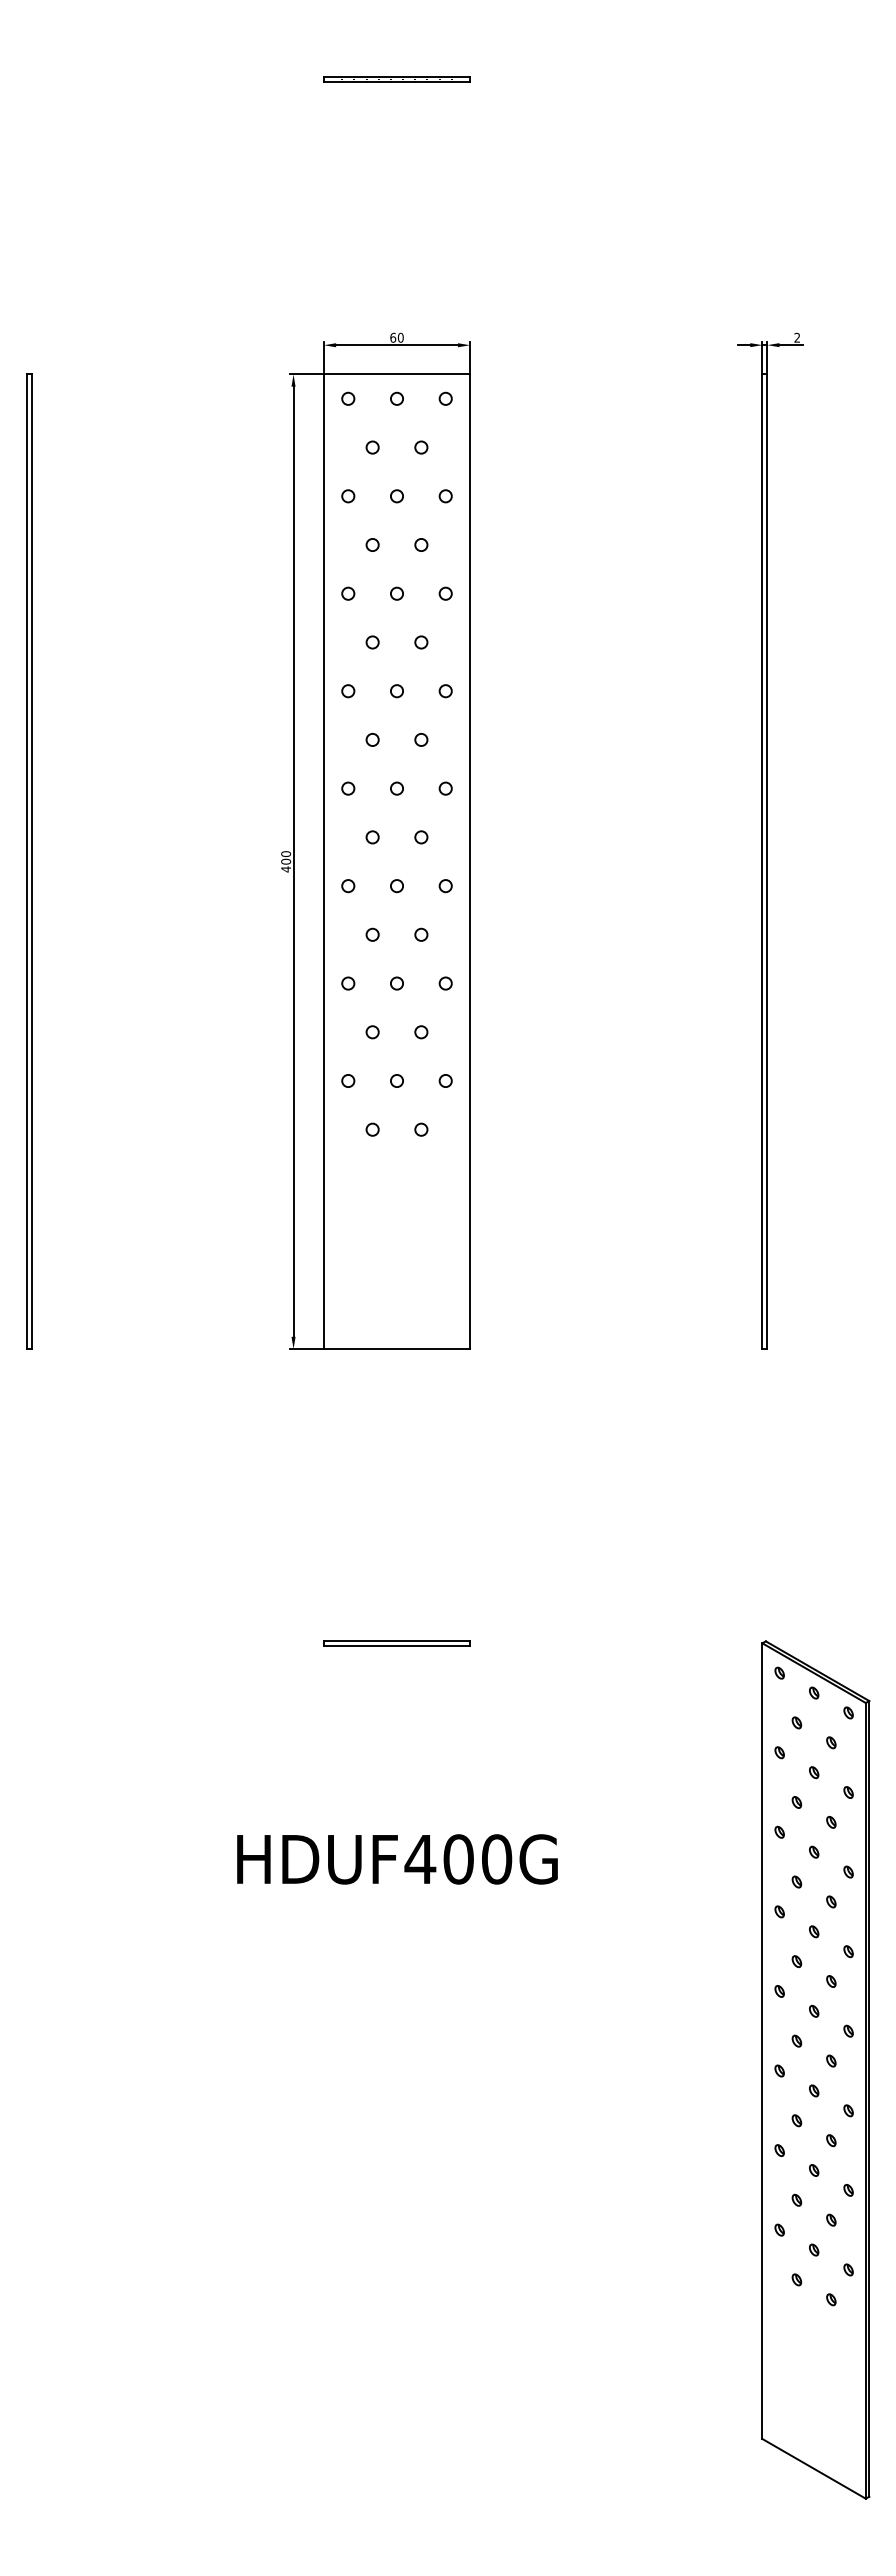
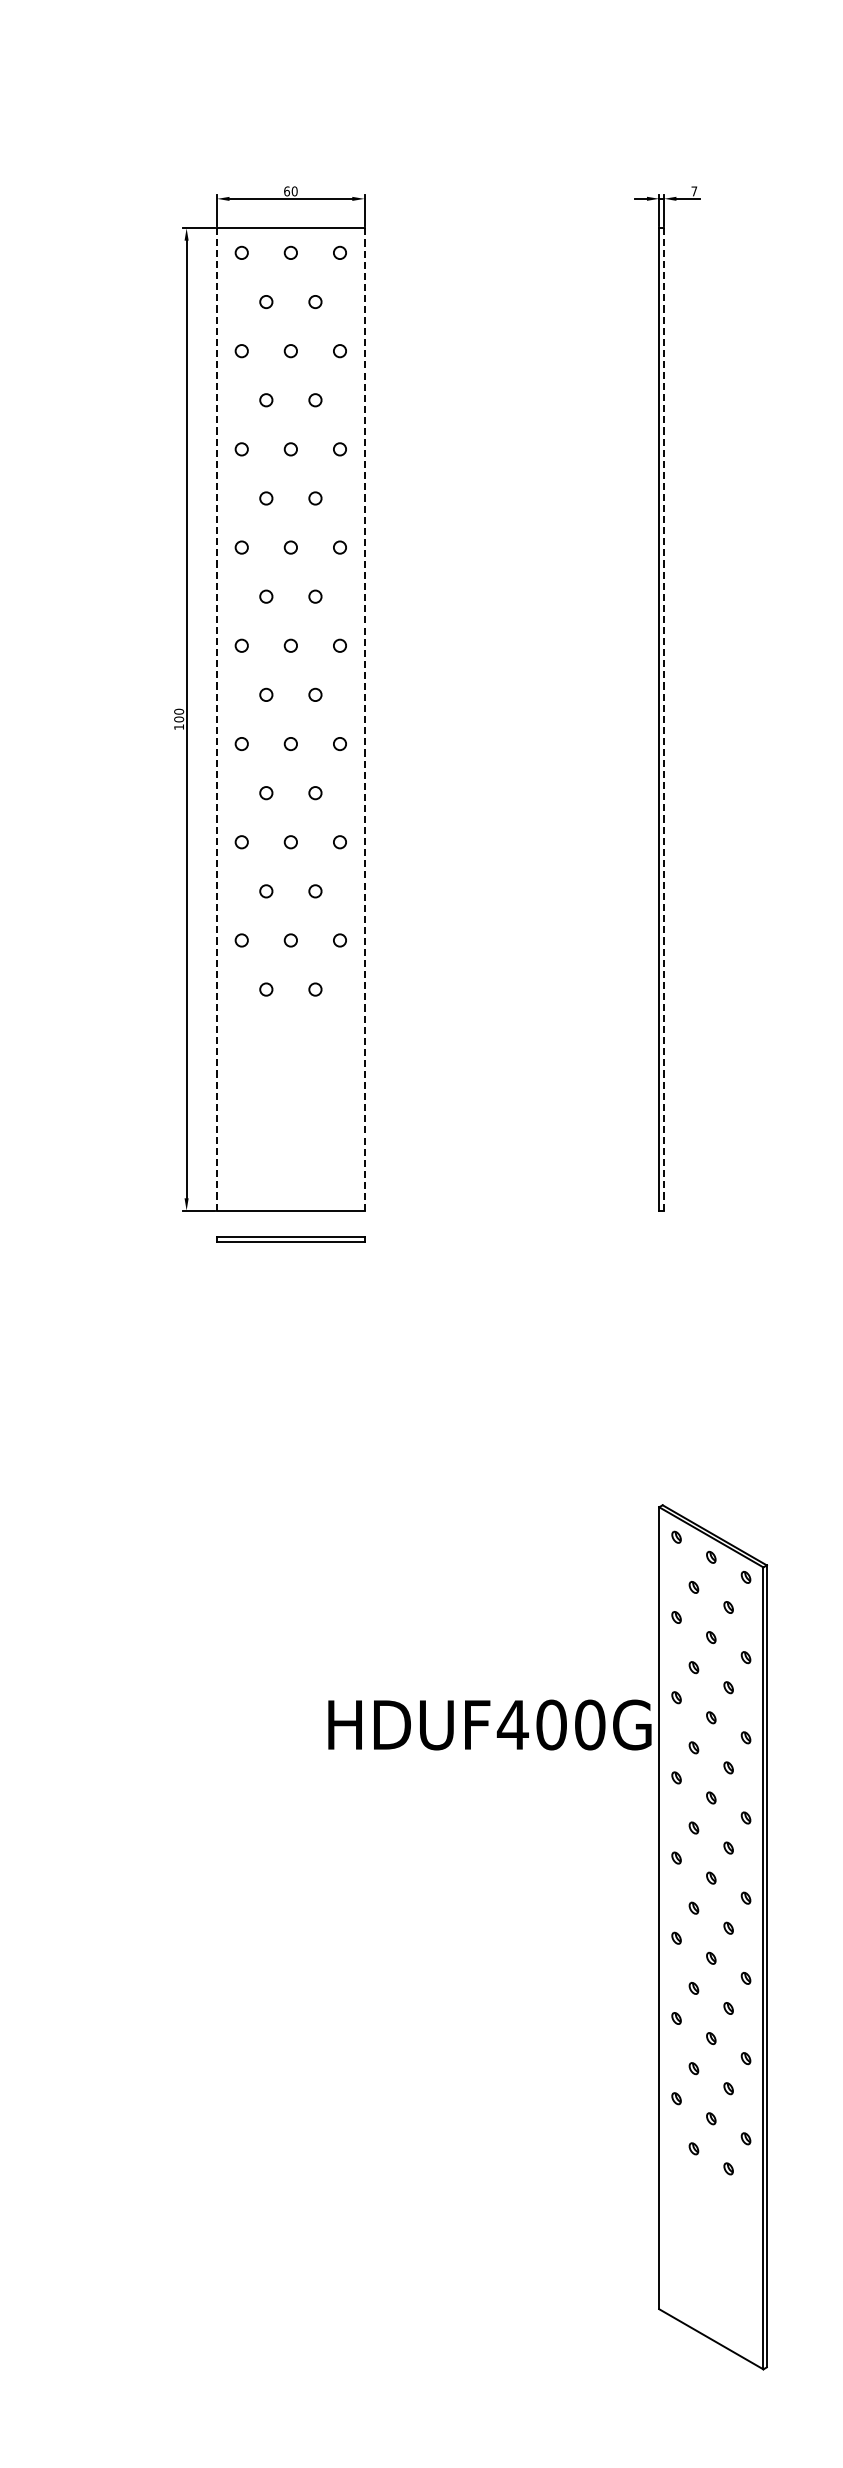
text: (797, 337) -> (694, 191), 2 -> 7
line: (323, 861) -> (216, 719), solid -> dashed
line: (767, 861) -> (664, 719), solid -> dashed
line: (470, 862) -> (364, 720), solid -> dashed
text: (285, 869) -> (178, 727), 400 -> 100
part: (396, 1643) -> (290, 1239), moved
text: (397, 1859) -> (489, 1725), moved

